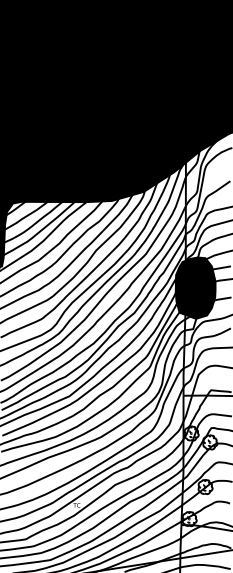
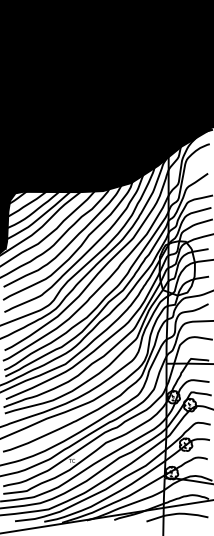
fill: (194, 288) -> (176, 268), removed

